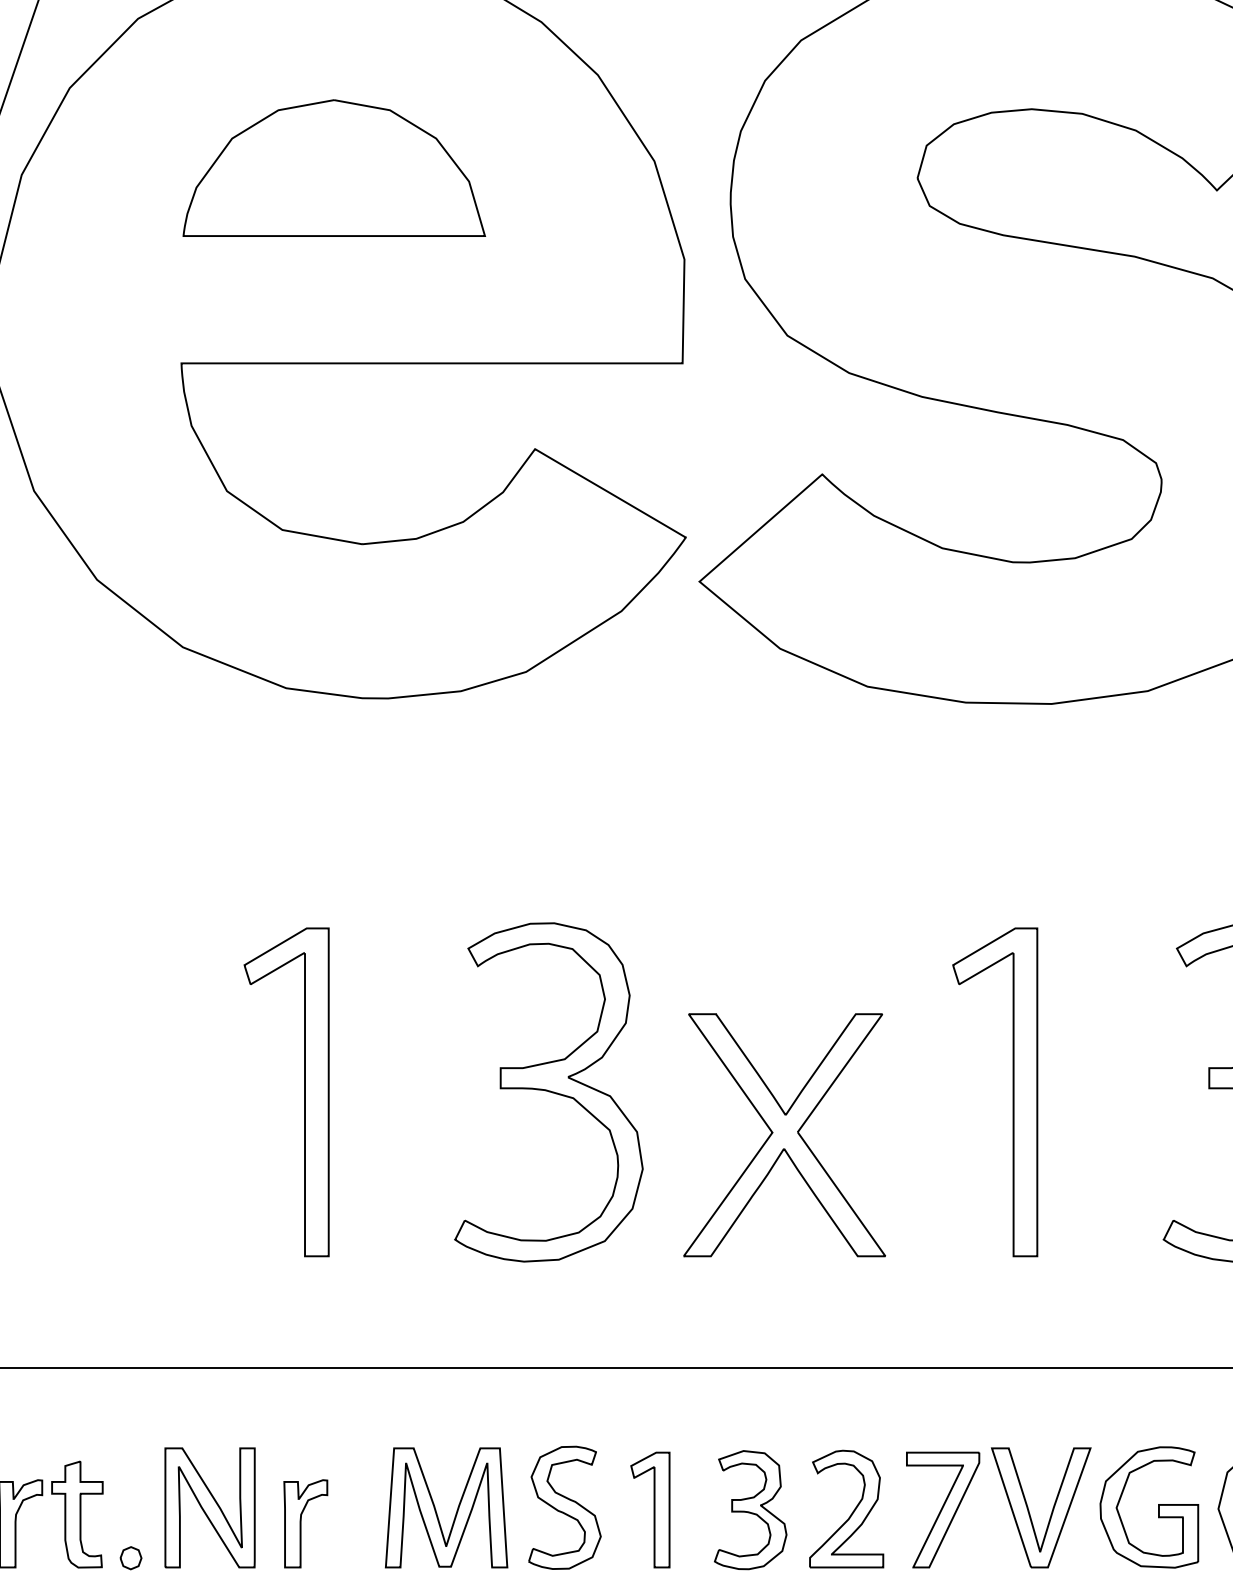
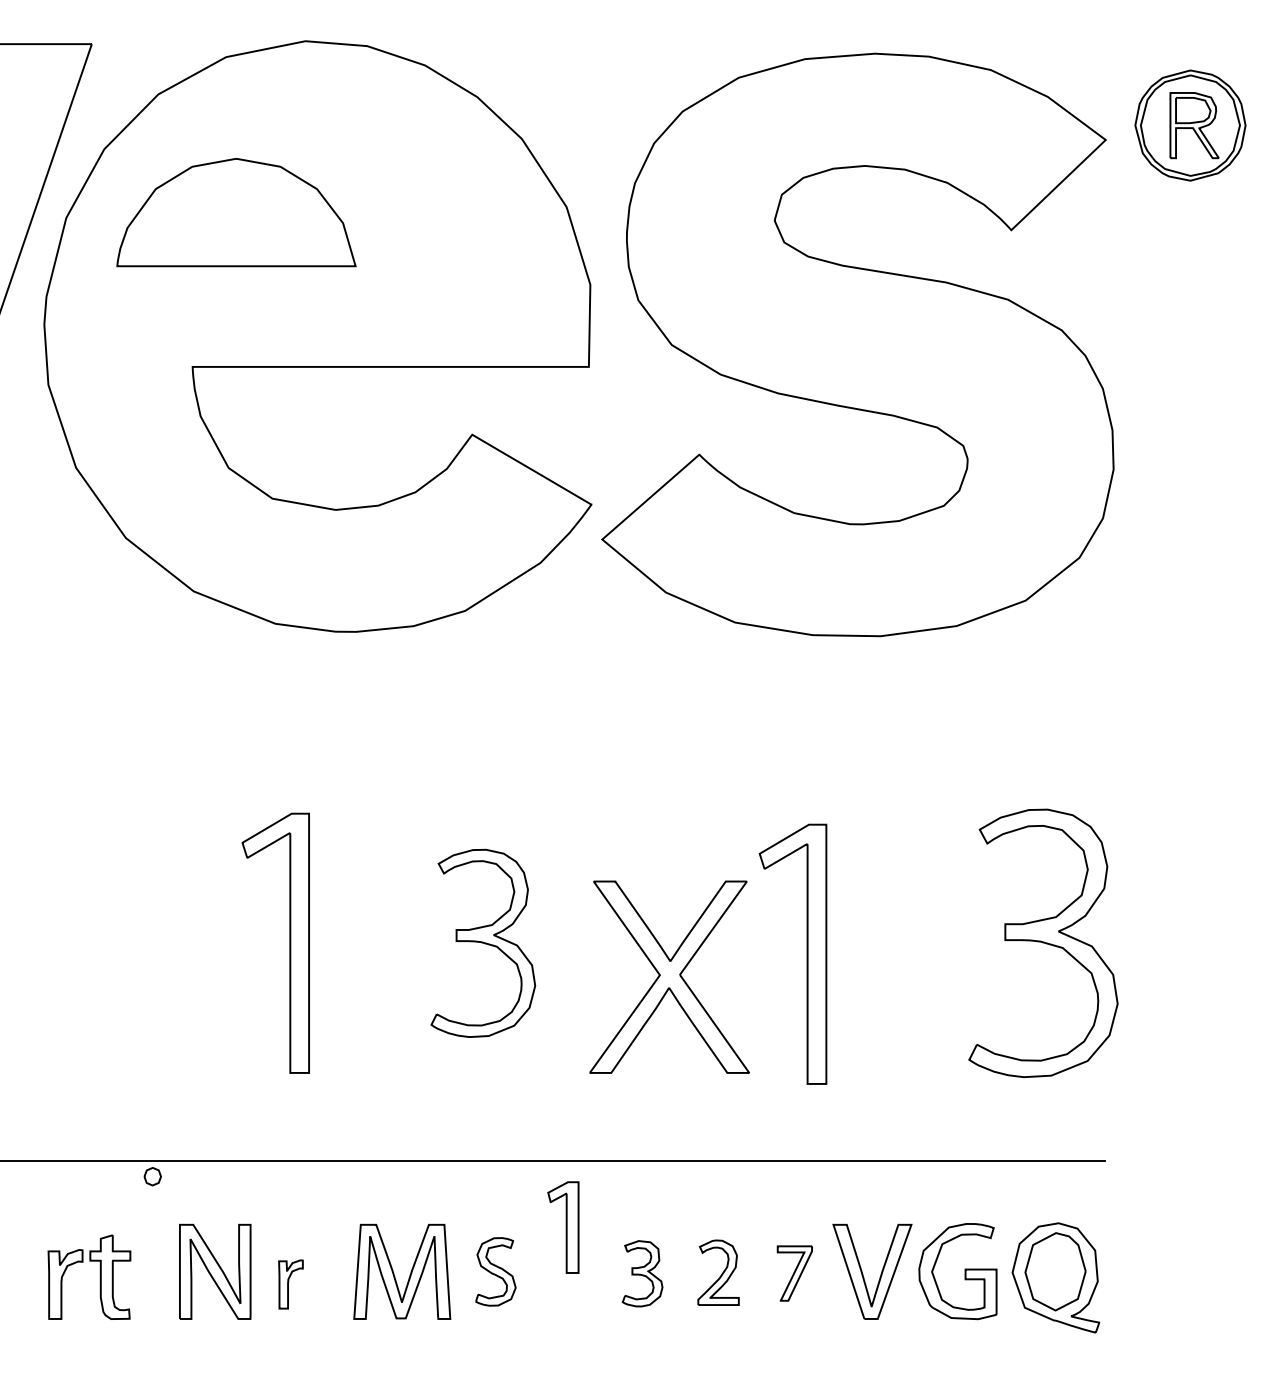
part: (334, 168) -> (236, 212), moved
part: (1012, 1091) -> (806, 953), moved
part: (549, 1092) -> (483, 943), size x0.7
part: (564, 1507) -> (495, 1271), size x0.7
part: (846, 1508) -> (718, 1272), size x0.7
part: (650, 1509) -> (563, 1227), moved
part: (750, 1509) -> (642, 1273), size x0.7
part: (942, 1509) -> (794, 1273), size x0.6
part: (305, 1523) -> (290, 1284), size x0.7
part: (130, 1557) -> (152, 1176), moved

